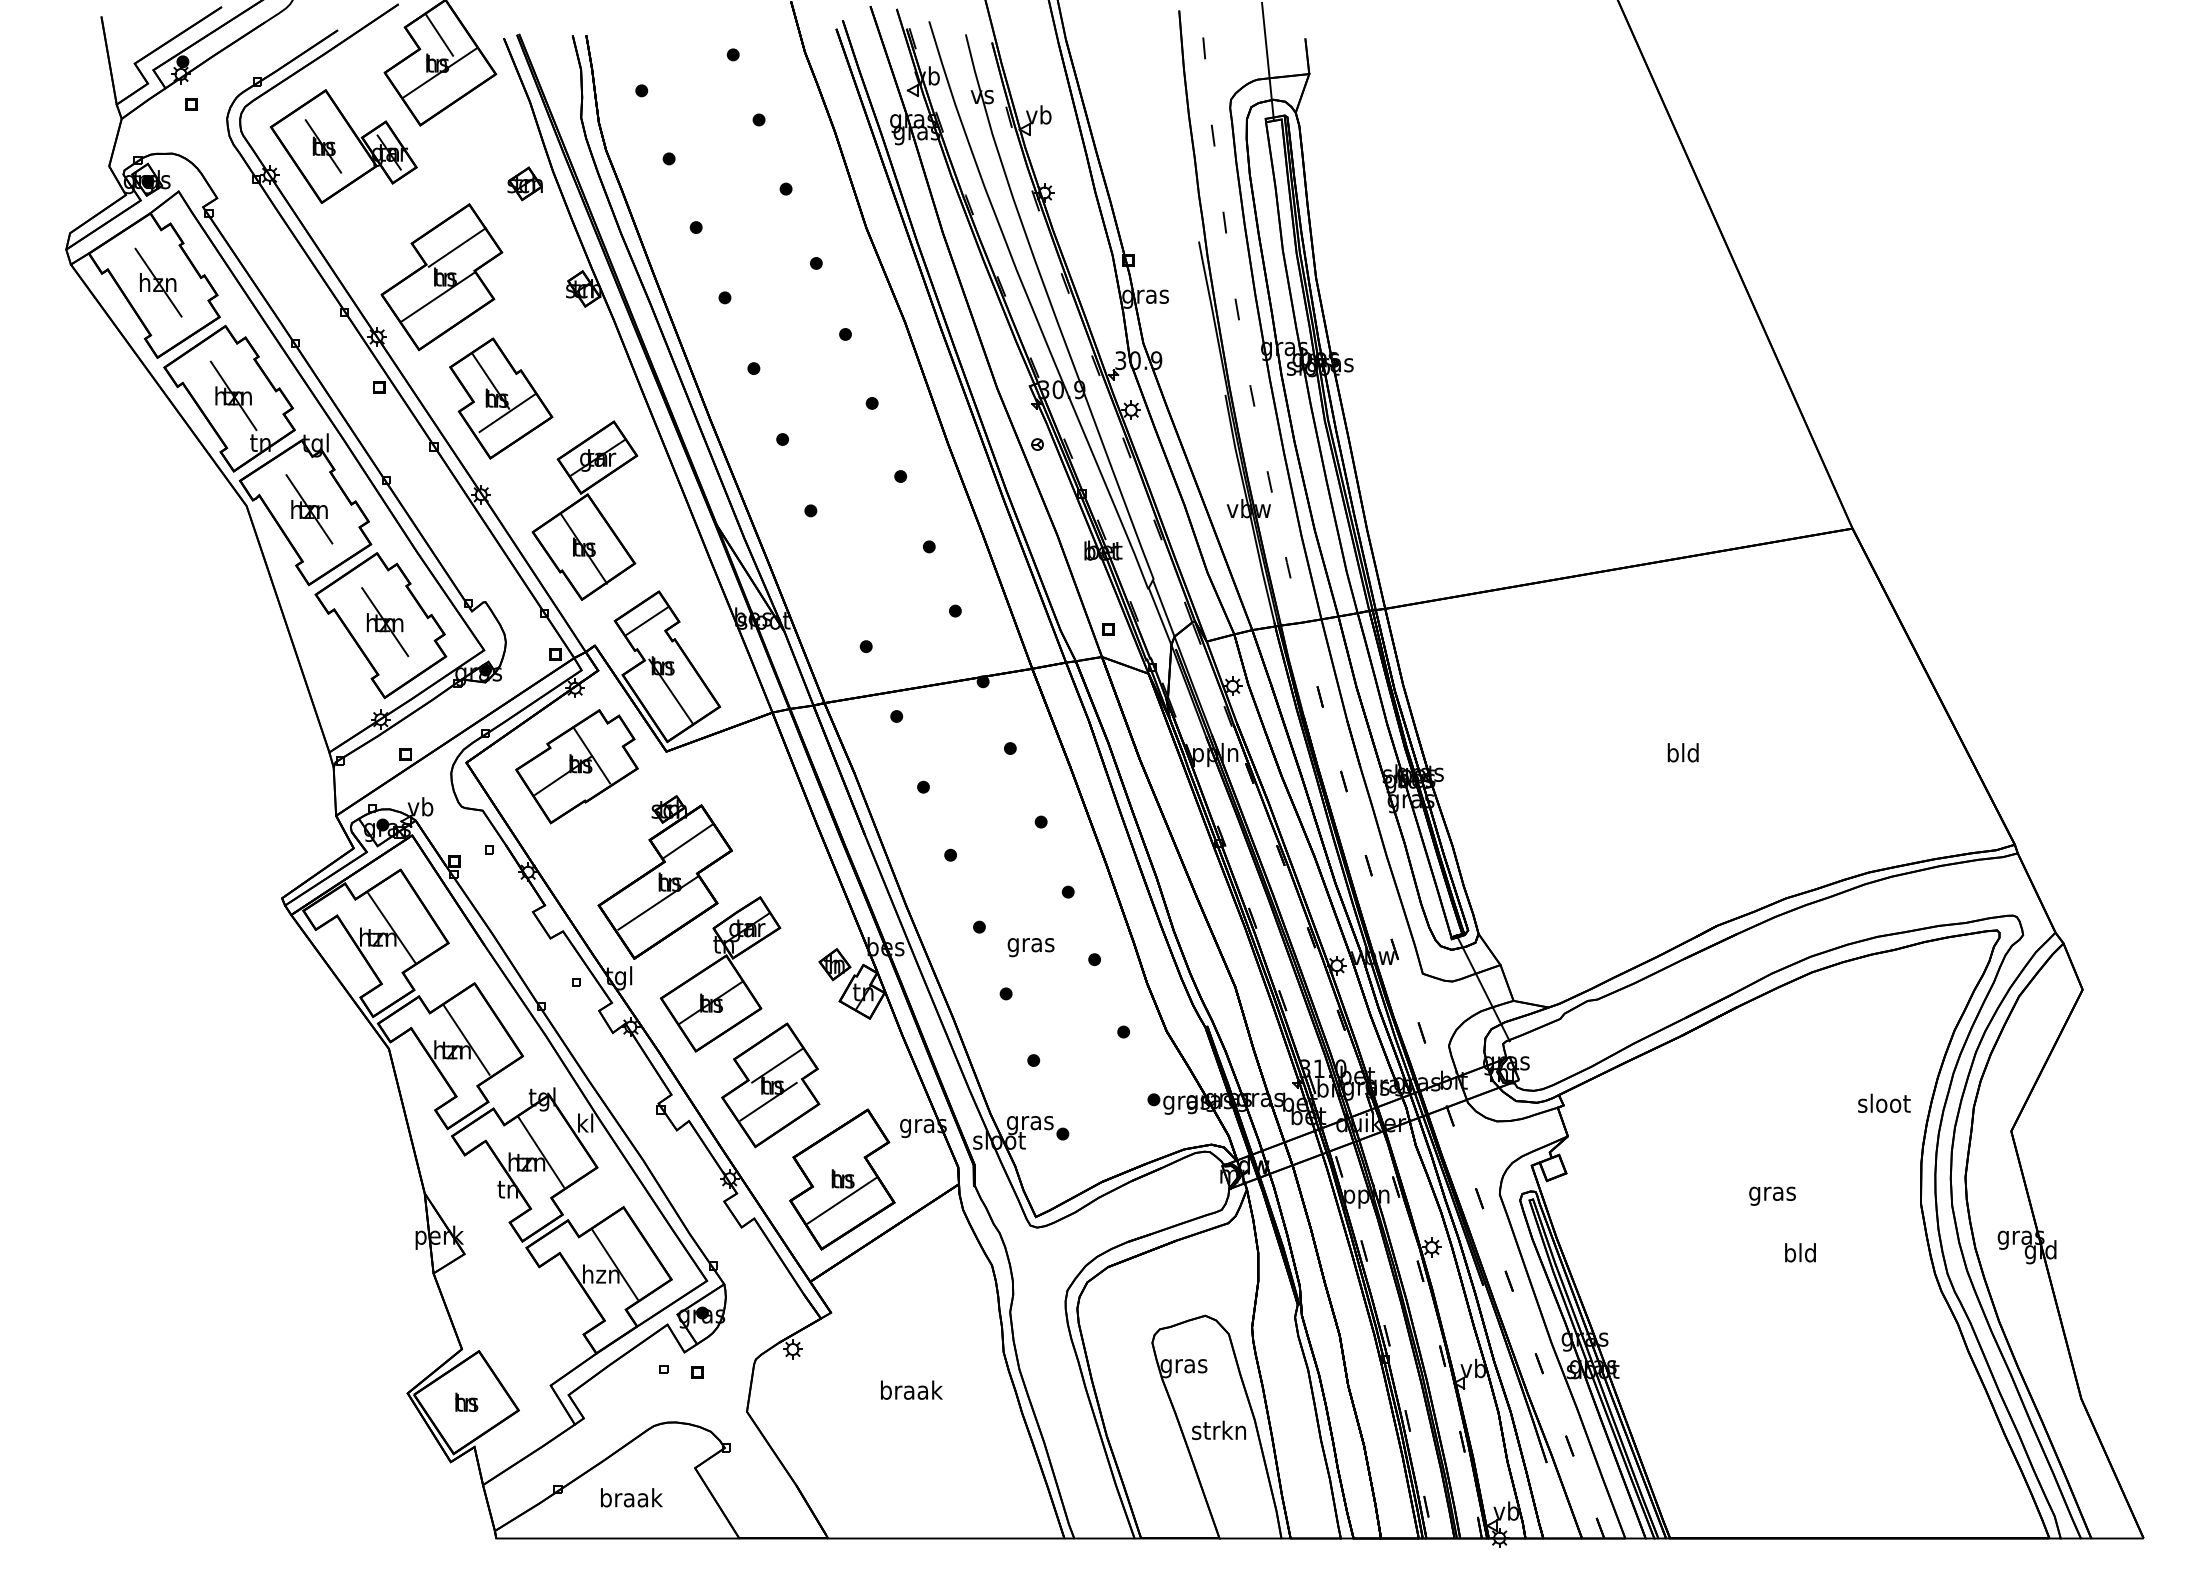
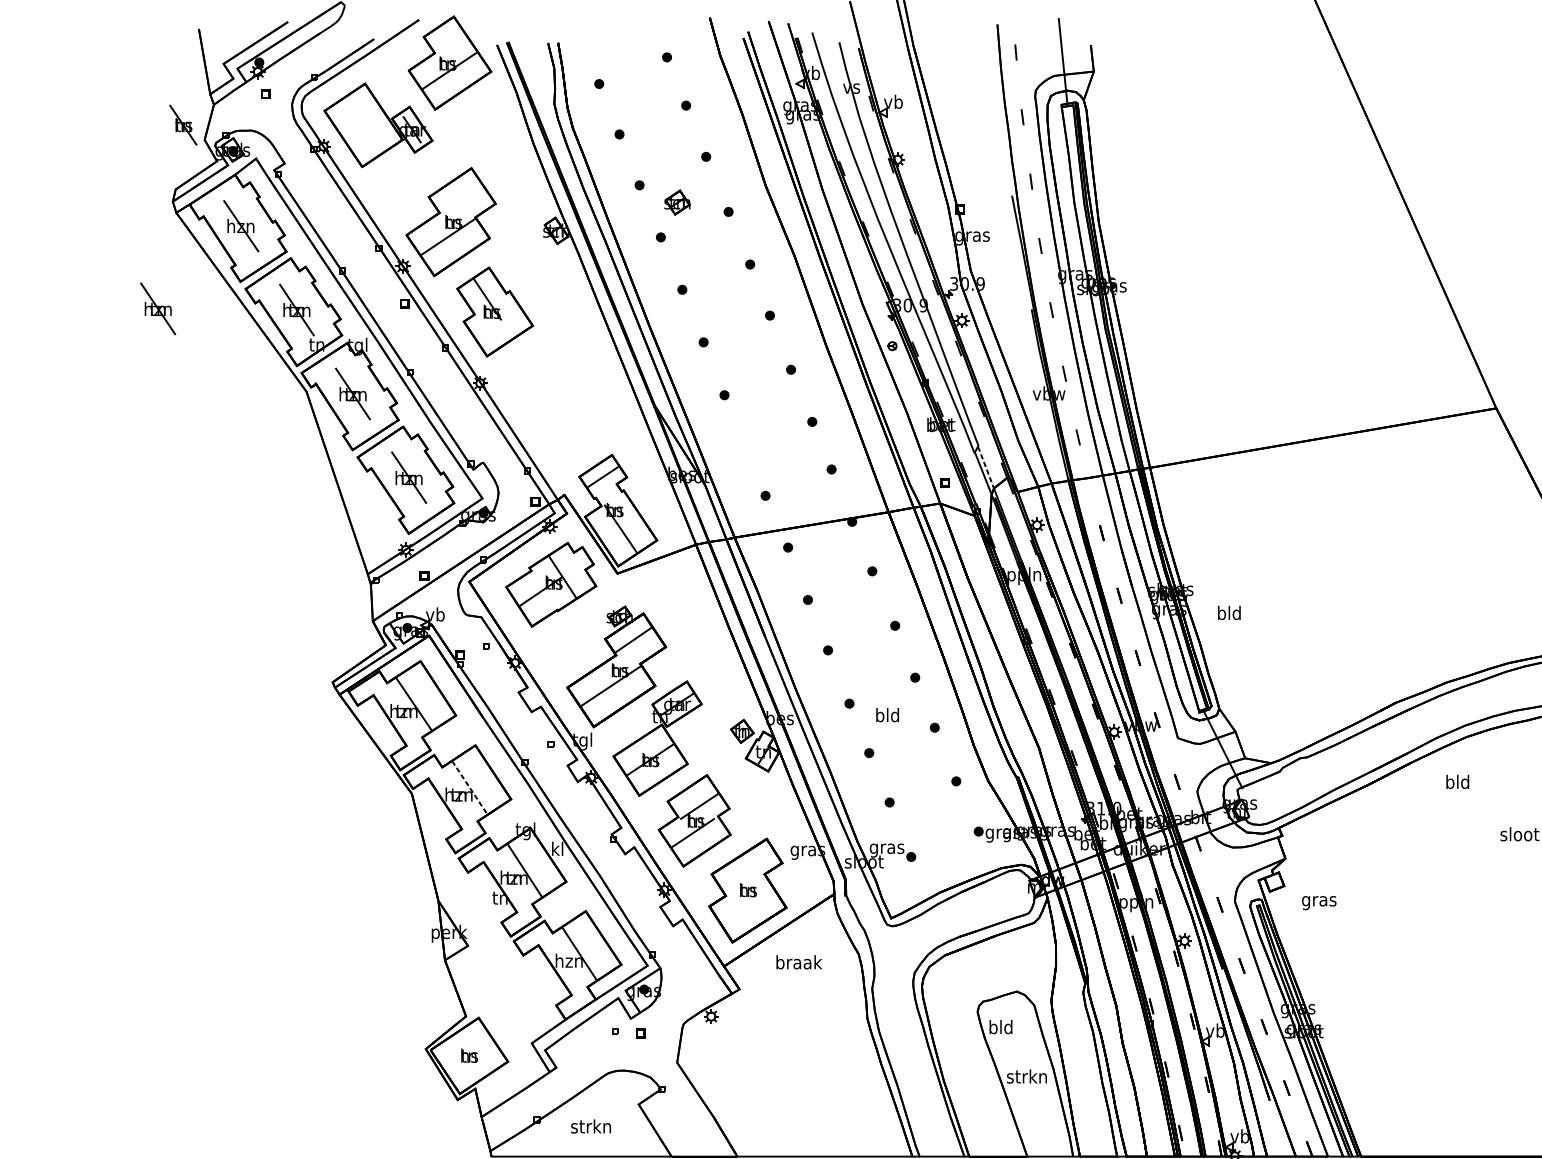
line: (439, 34) -> (449, 42), removed
part: (323, 146) -> (183, 125), moved
part: (524, 183) -> (676, 202), moved
line: (456, 247) -> (461, 200), removed
part: (46, 394) -> (158, 309), added
line: (507, 412) -> (499, 322), removed
part: (584, 510) -> (556, 394), removed
line: (1164, 609) -> (986, 468), solid -> dashed
text: (1682, 752) -> (1228, 612), moved
text: (1030, 945) -> (887, 717), gras -> bld
line: (466, 1039) -> (469, 786), solid -> dashed
text: (1772, 1195) -> (1319, 902), moved
line: (842, 1200) -> (747, 906), removed
text: (1800, 1252) -> (1457, 781), moved
text: (1183, 1366) -> (1000, 1029), gras -> bld
text: (911, 1389) -> (799, 961), moved
text: (631, 1497) -> (591, 1126), braak -> strkn

